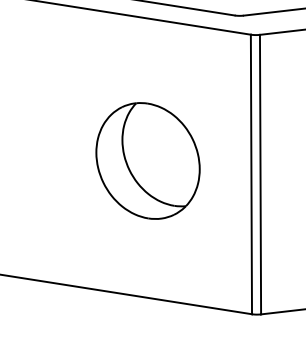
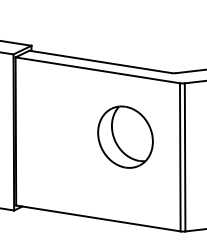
part: (148, 159) -> (125, 136), moved

